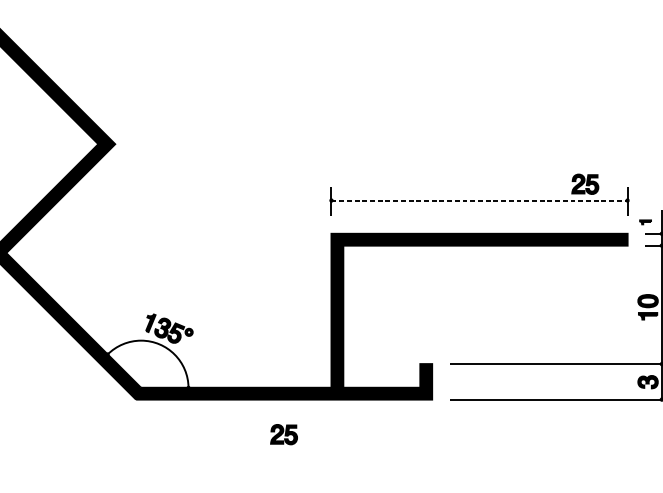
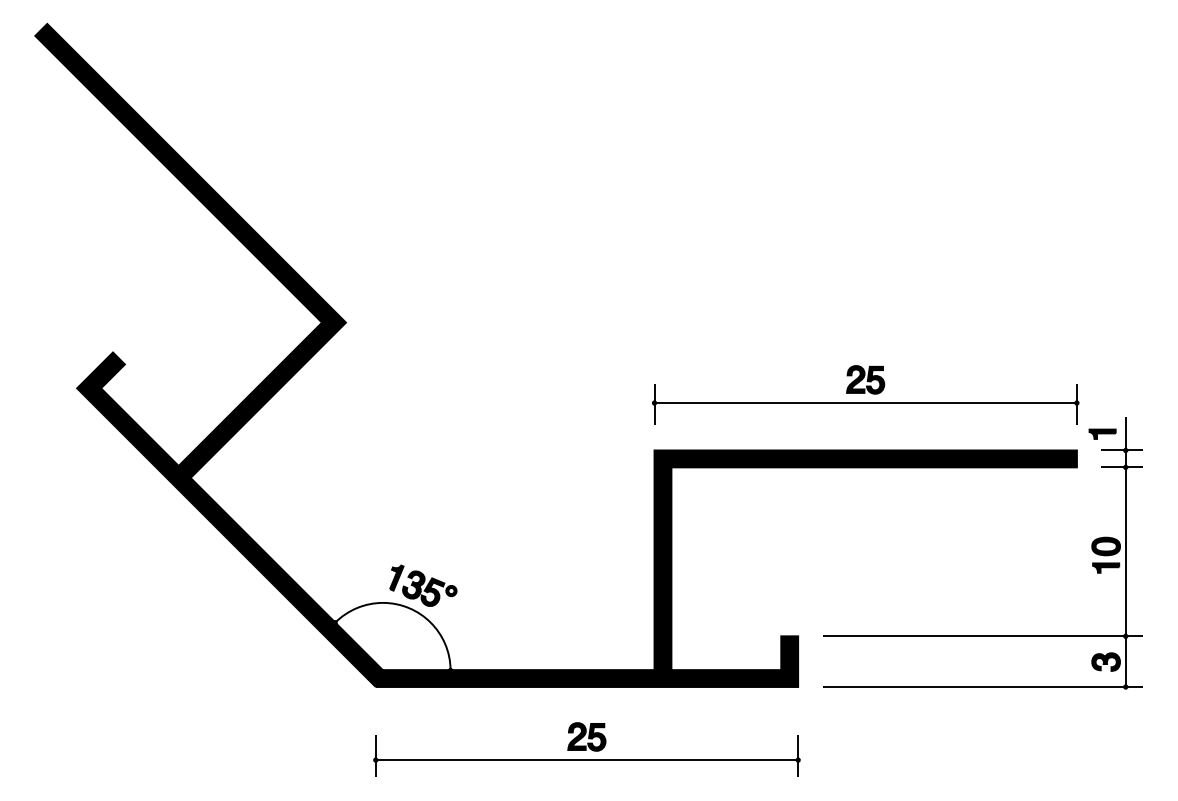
part: (585, 184) -> (865, 379), moved
line: (480, 200) -> (866, 403), dashed -> solid
part: (645, 221) -> (1102, 433), size x1.67
part: (283, 447) -> (586, 755), added

